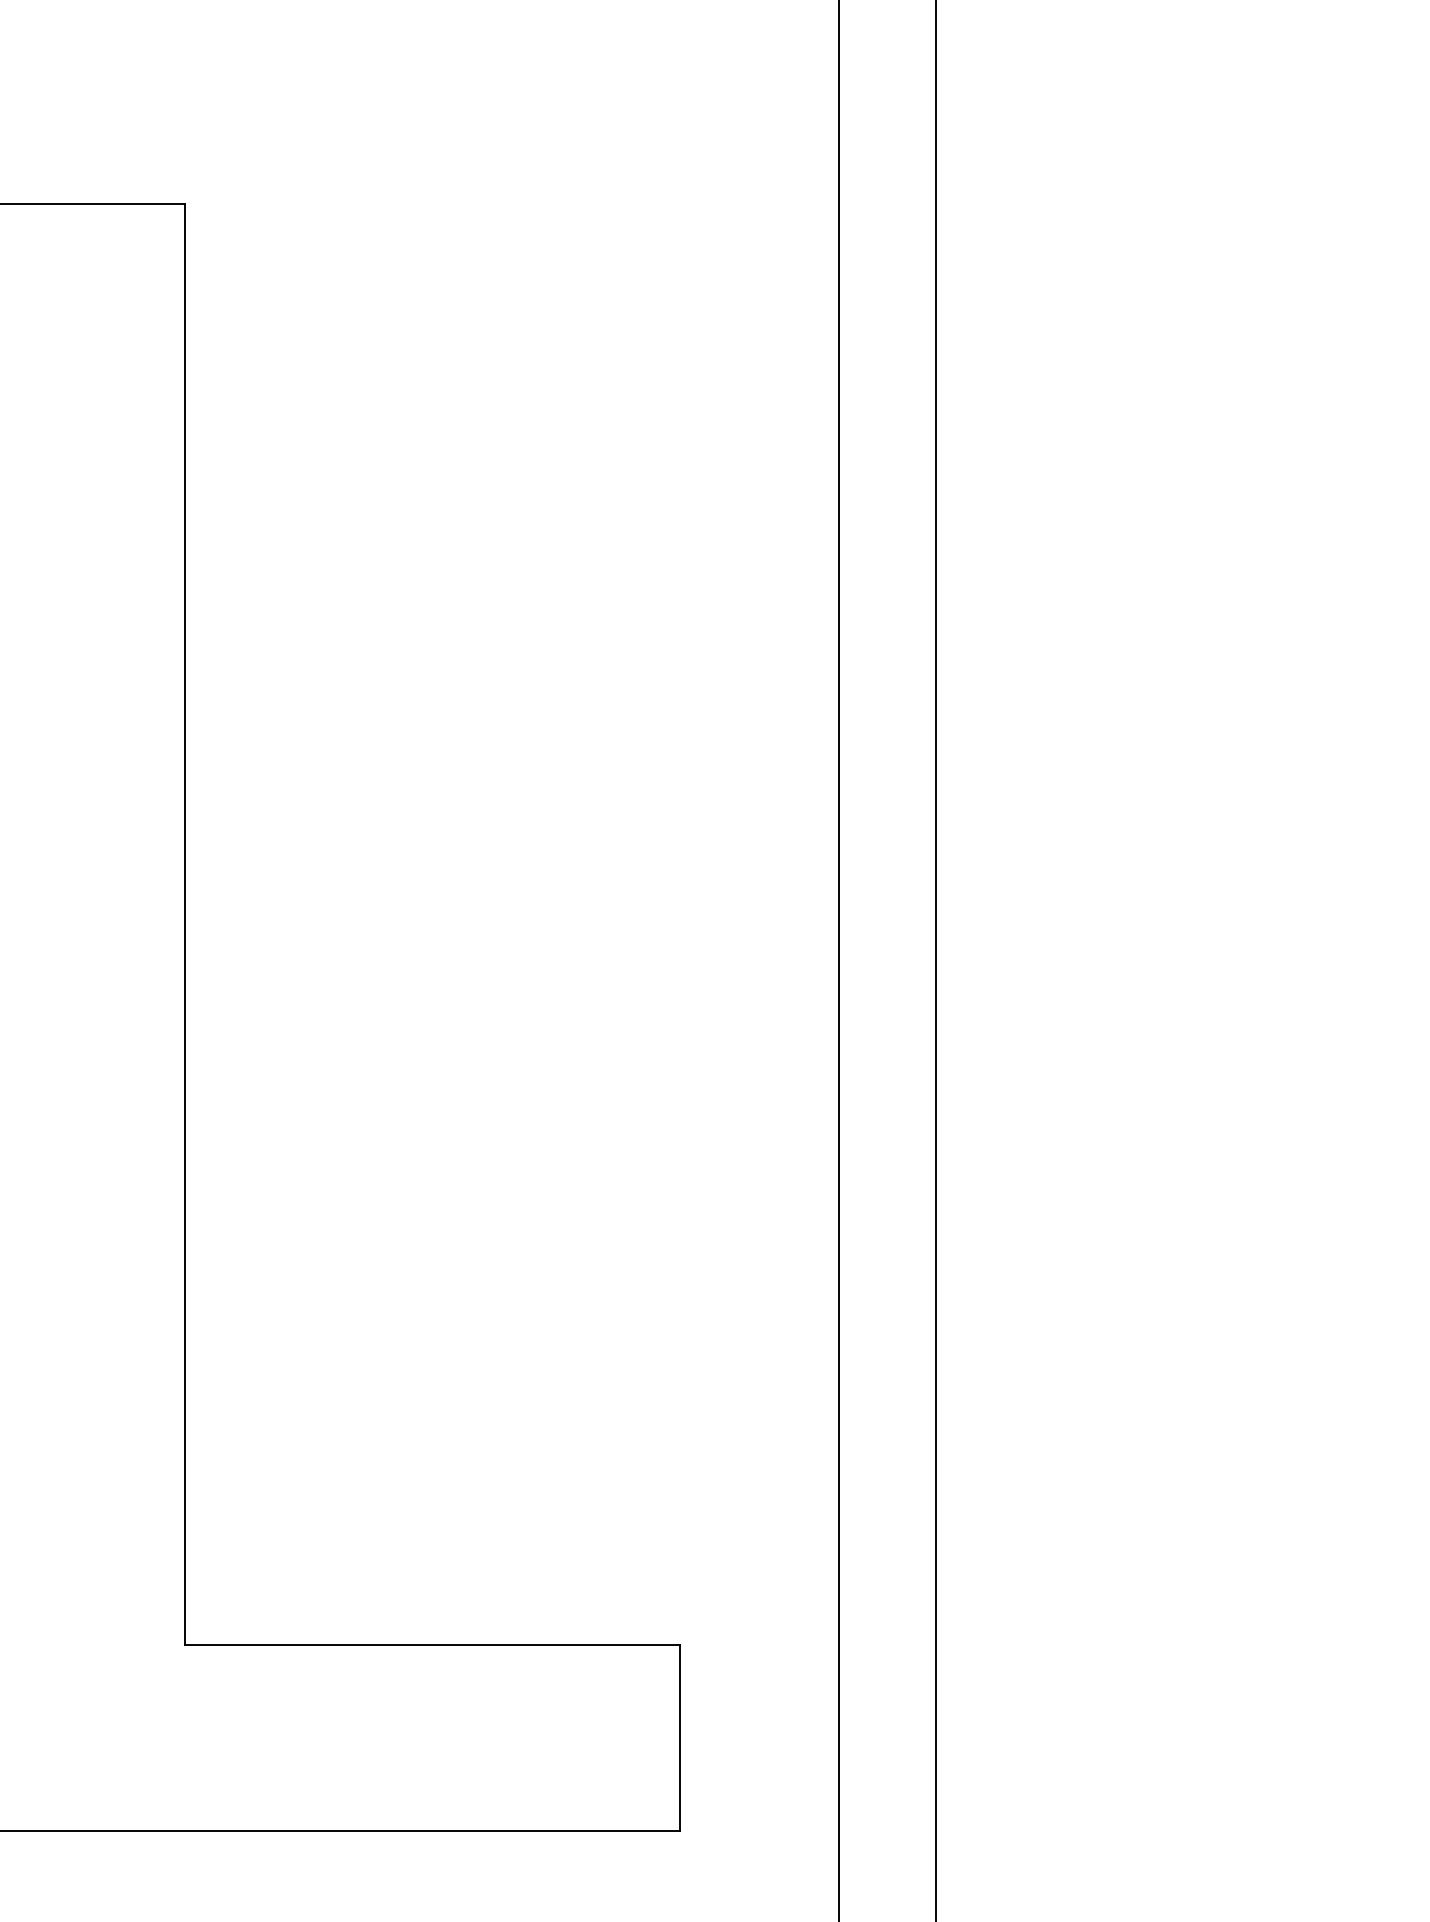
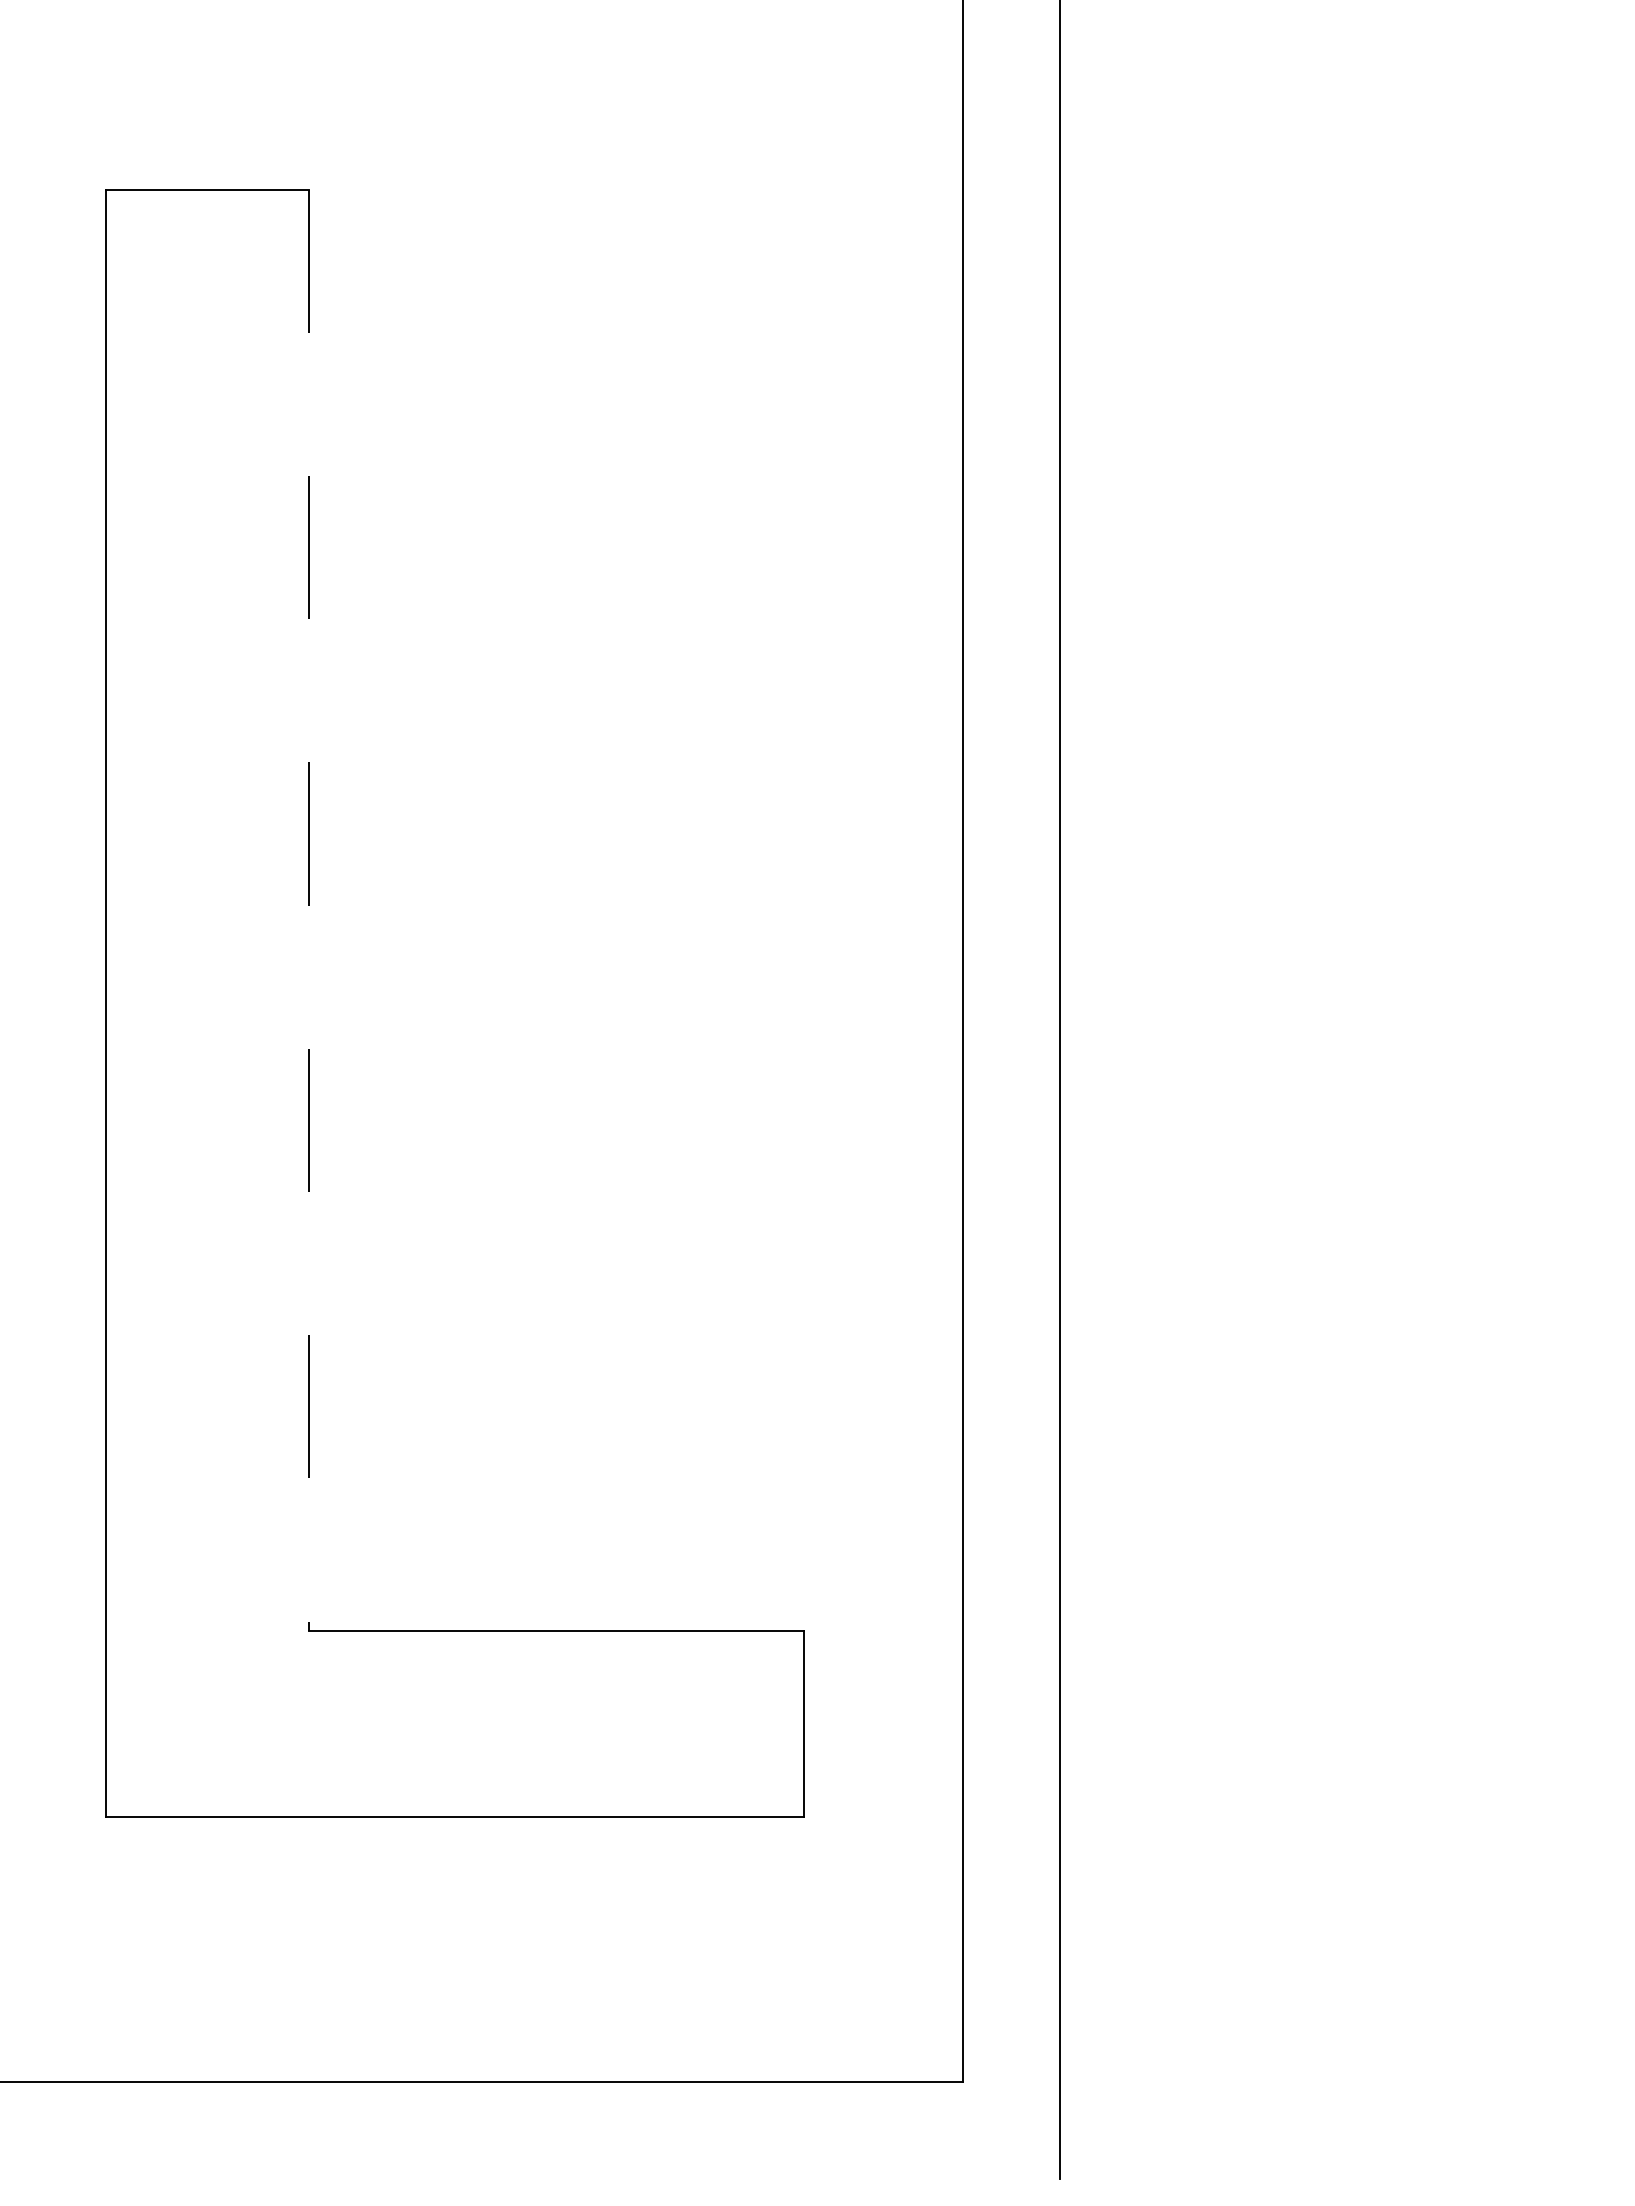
line: (185, 924) -> (309, 910), solid -> dashed

